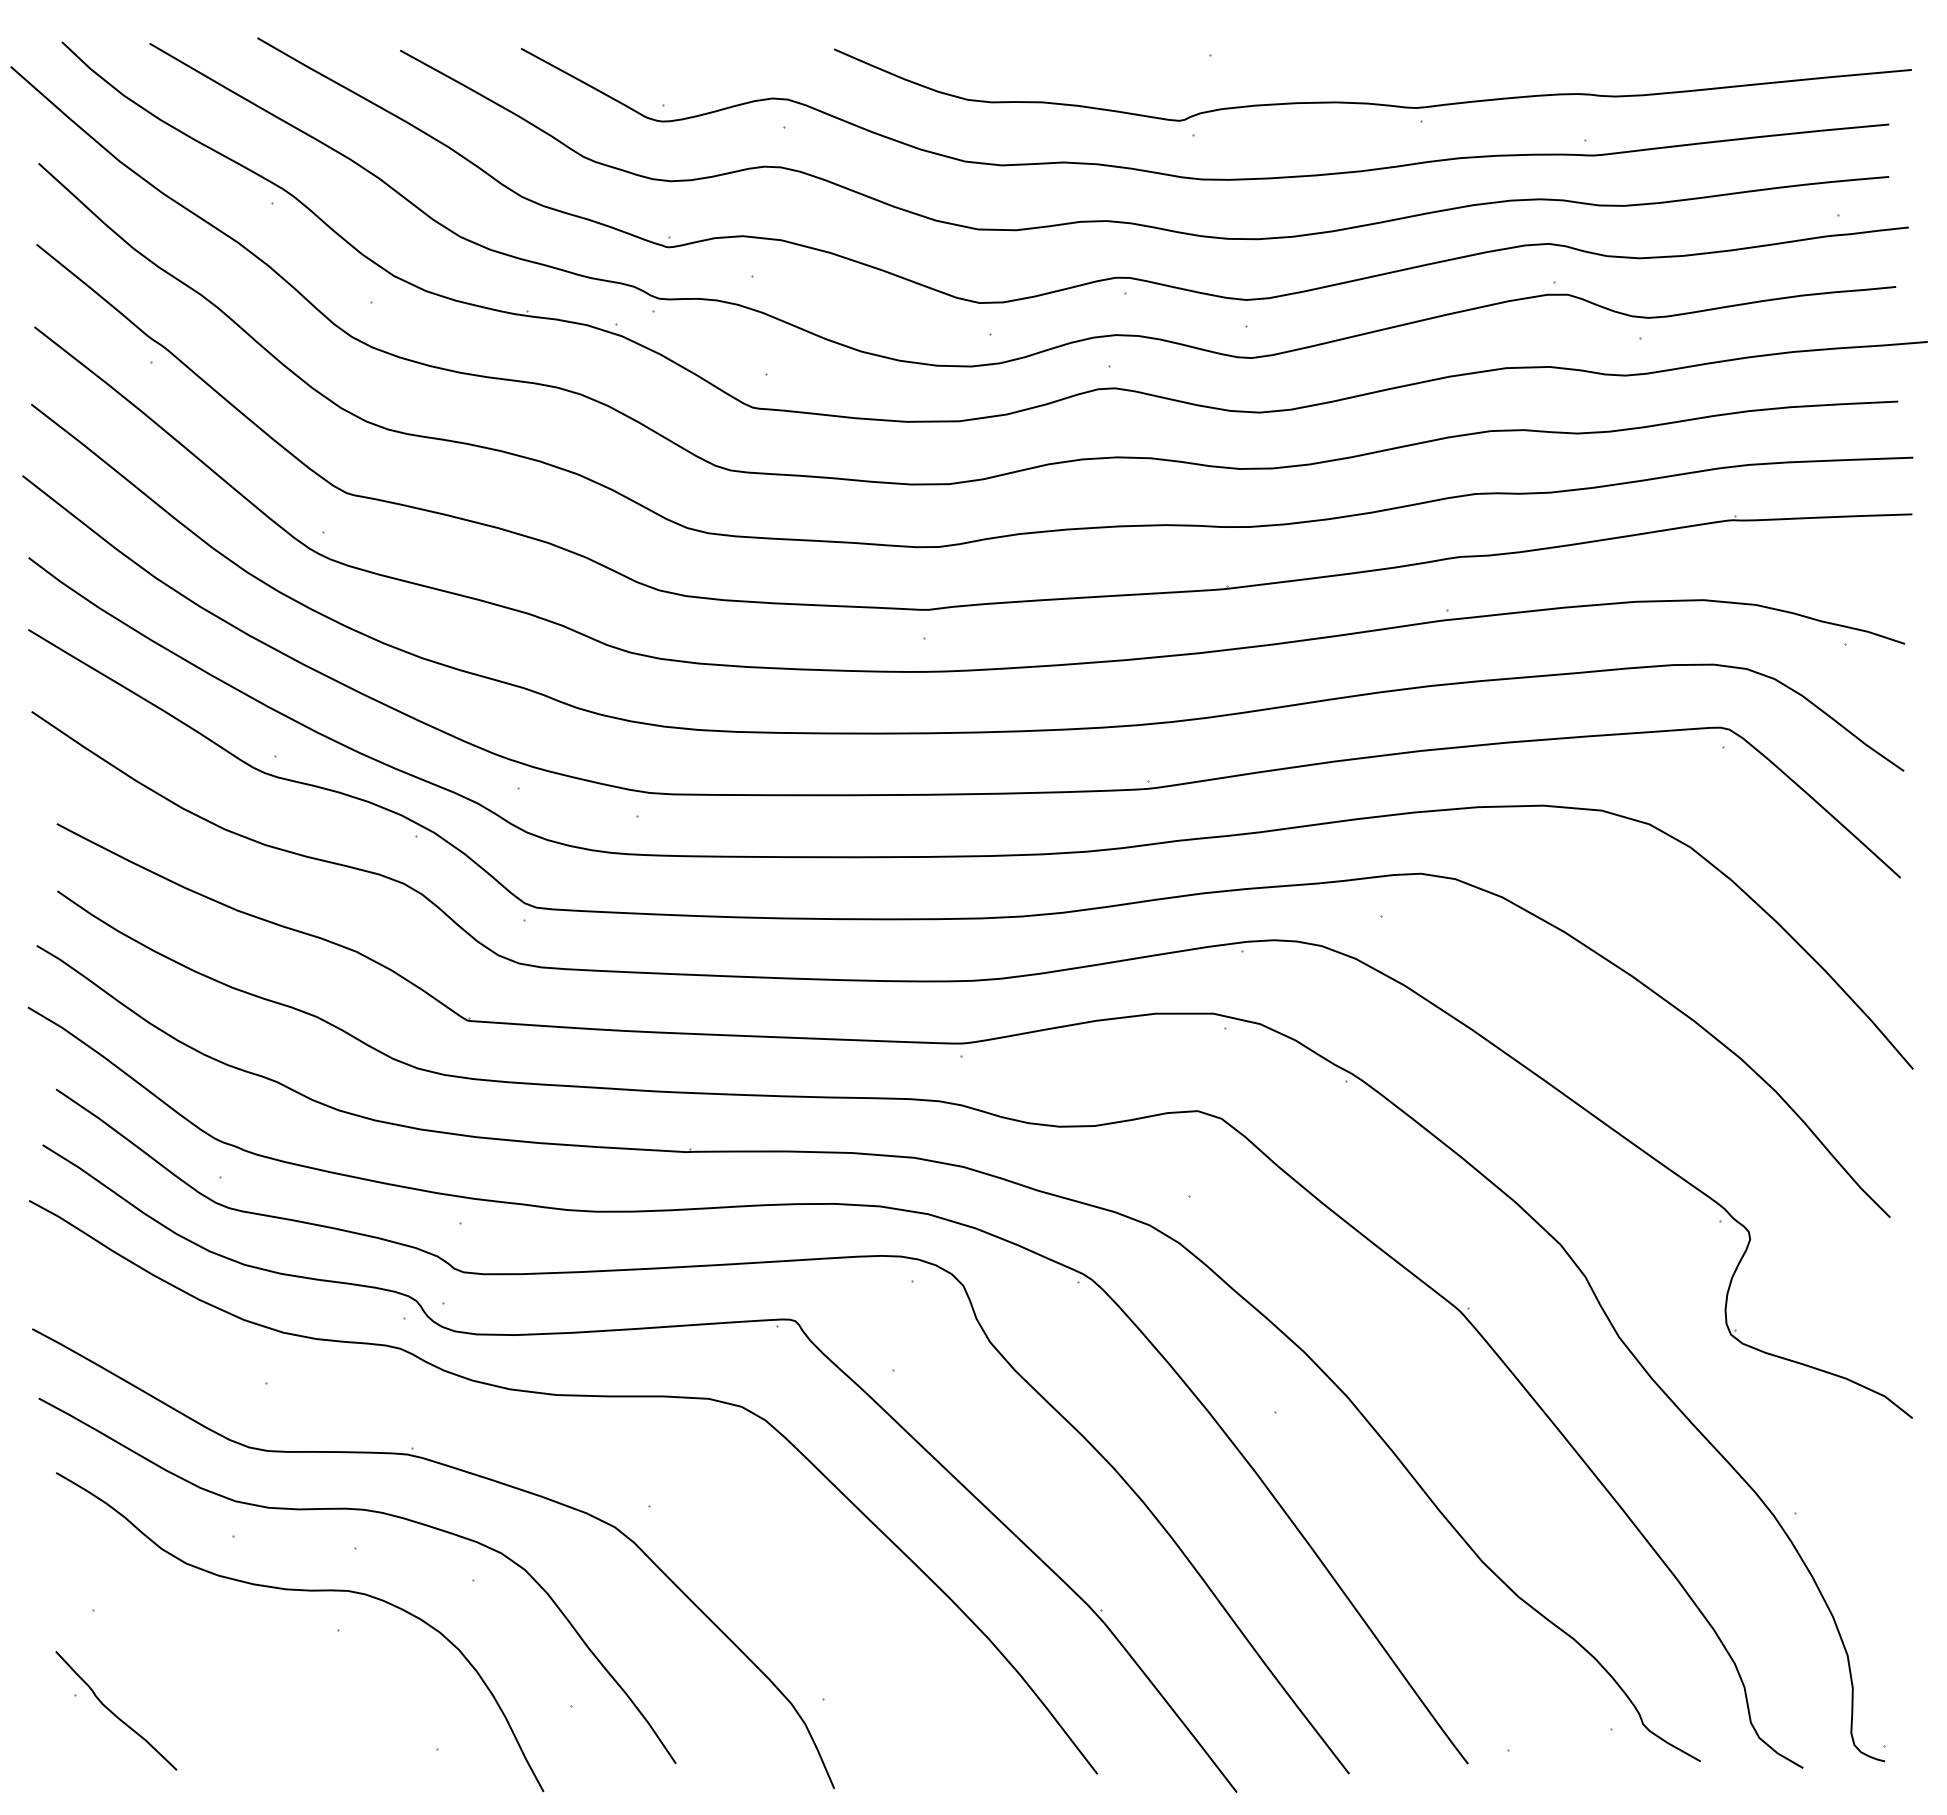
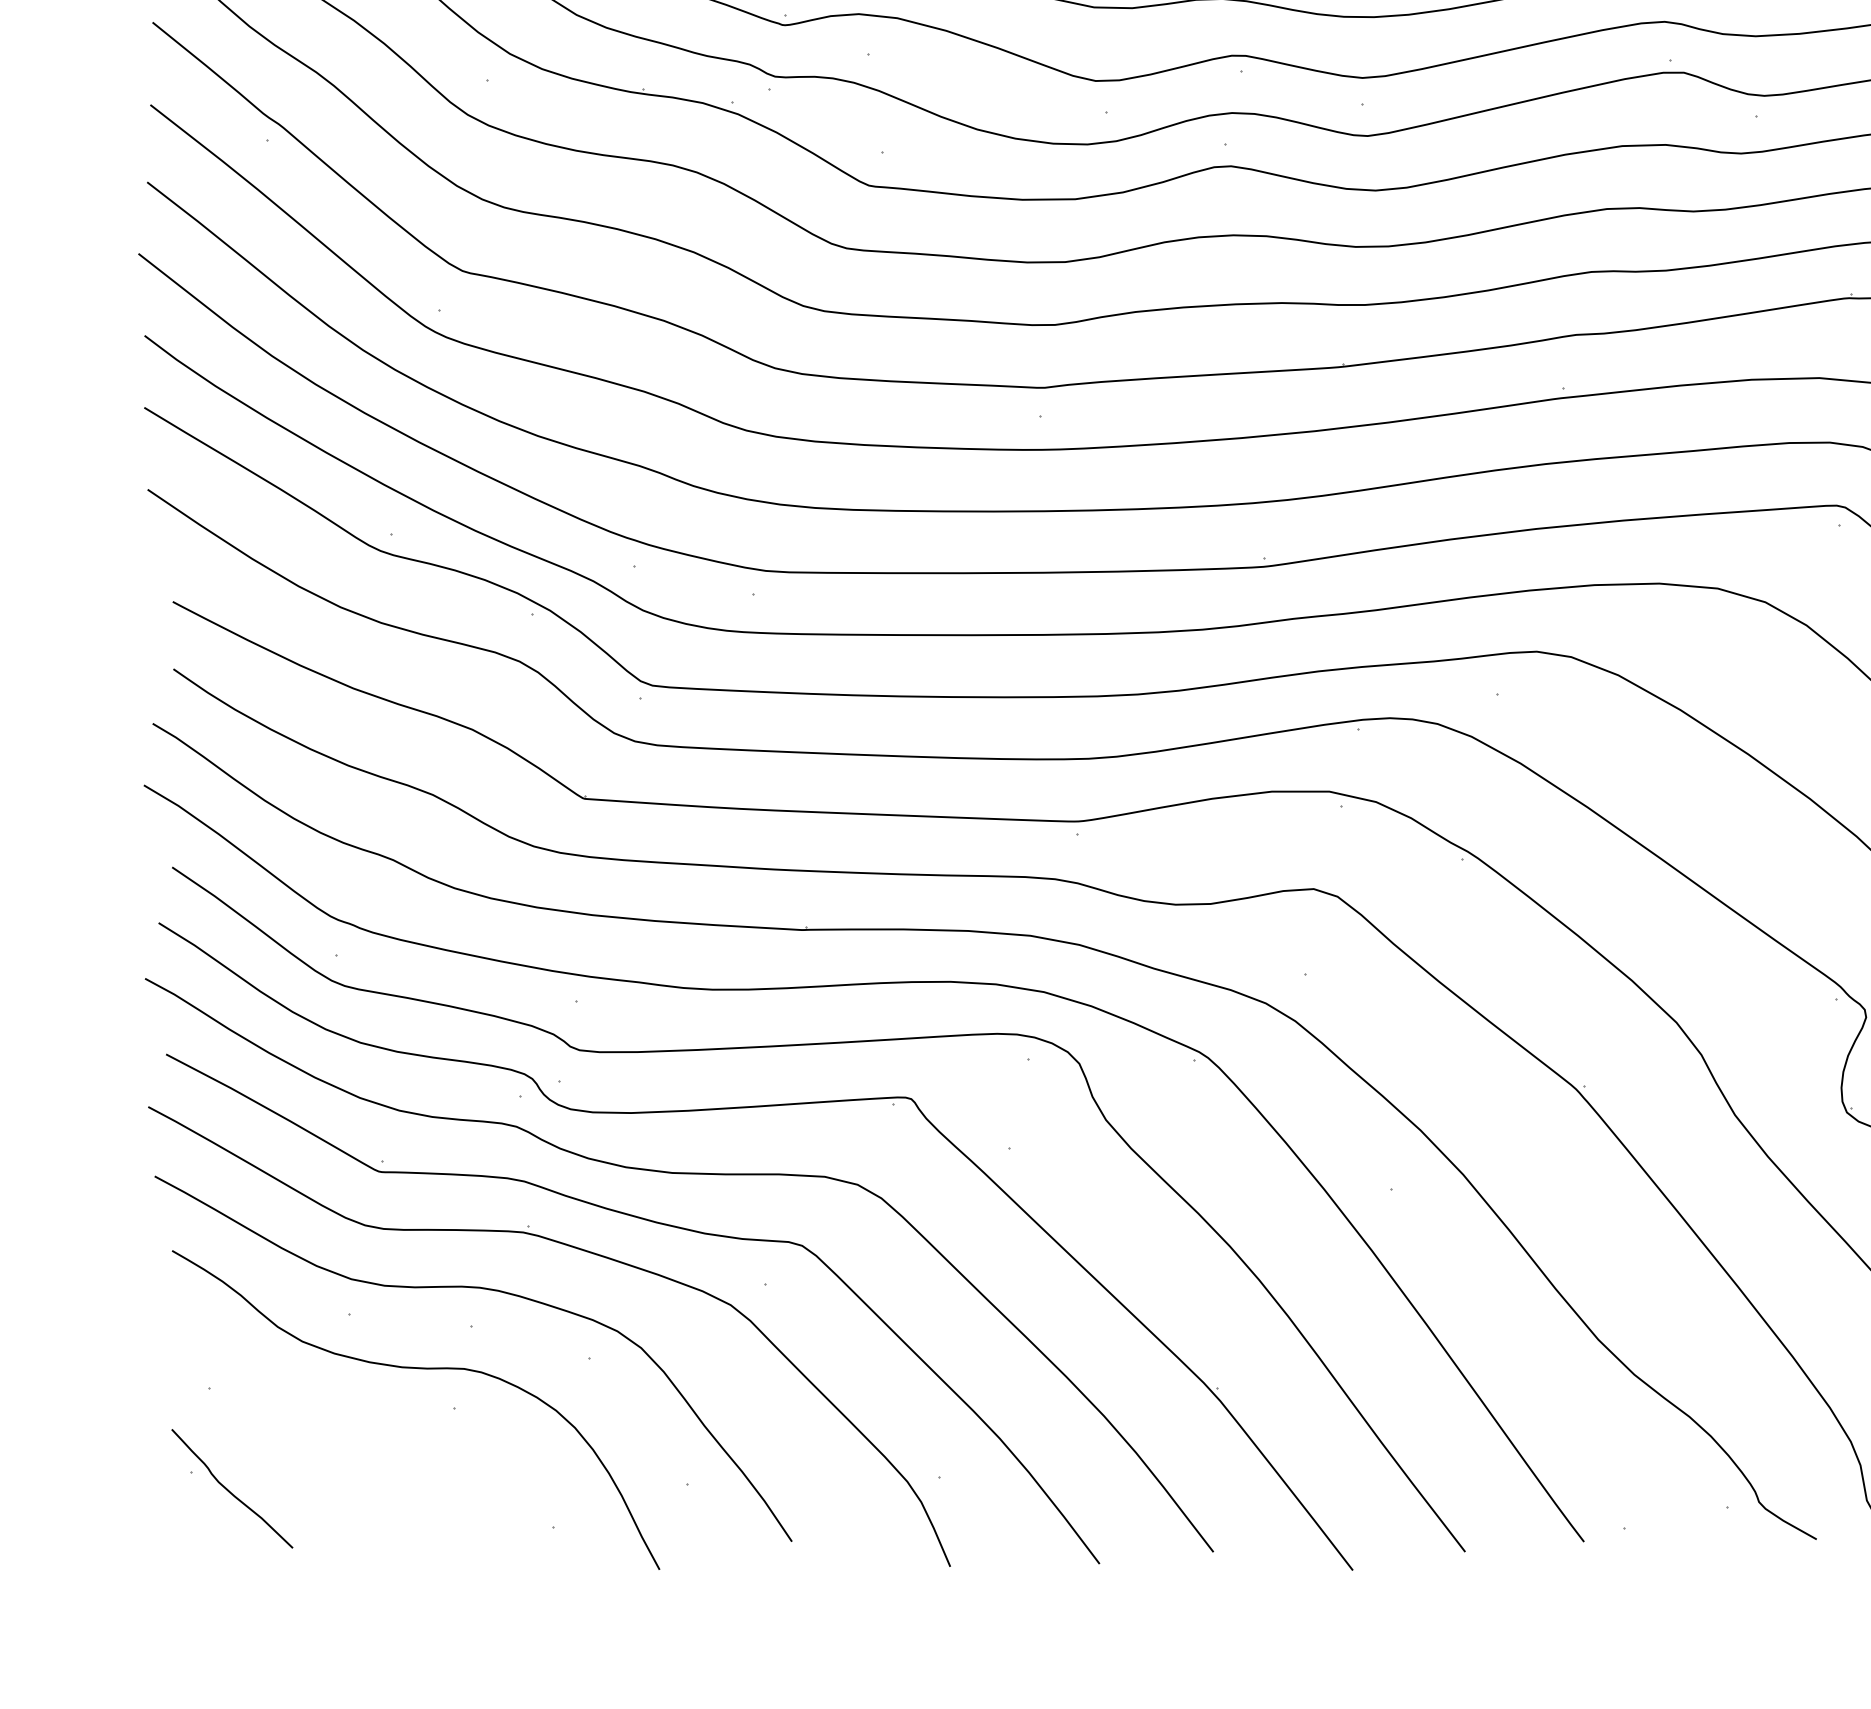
curve: (539, 1445) -> (655, 1223), added

